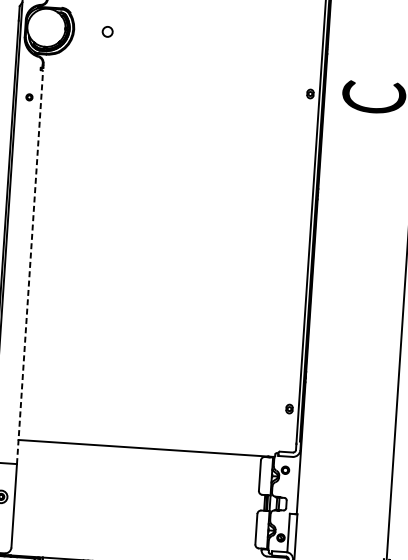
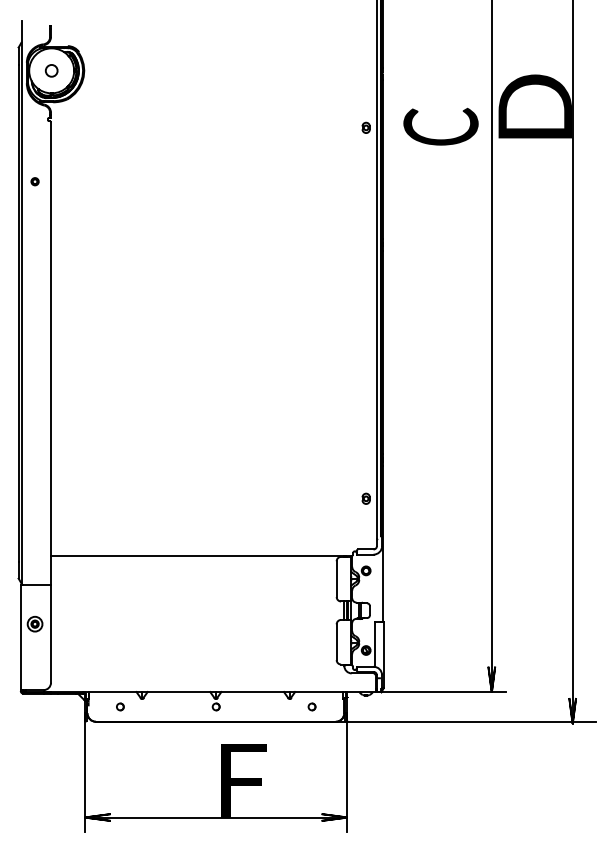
circle: (107, 31) -> (51, 70), moved
part: (28, 97) -> (34, 181), moved
line: (30, 267) -> (51, 353), dashed -> solid

